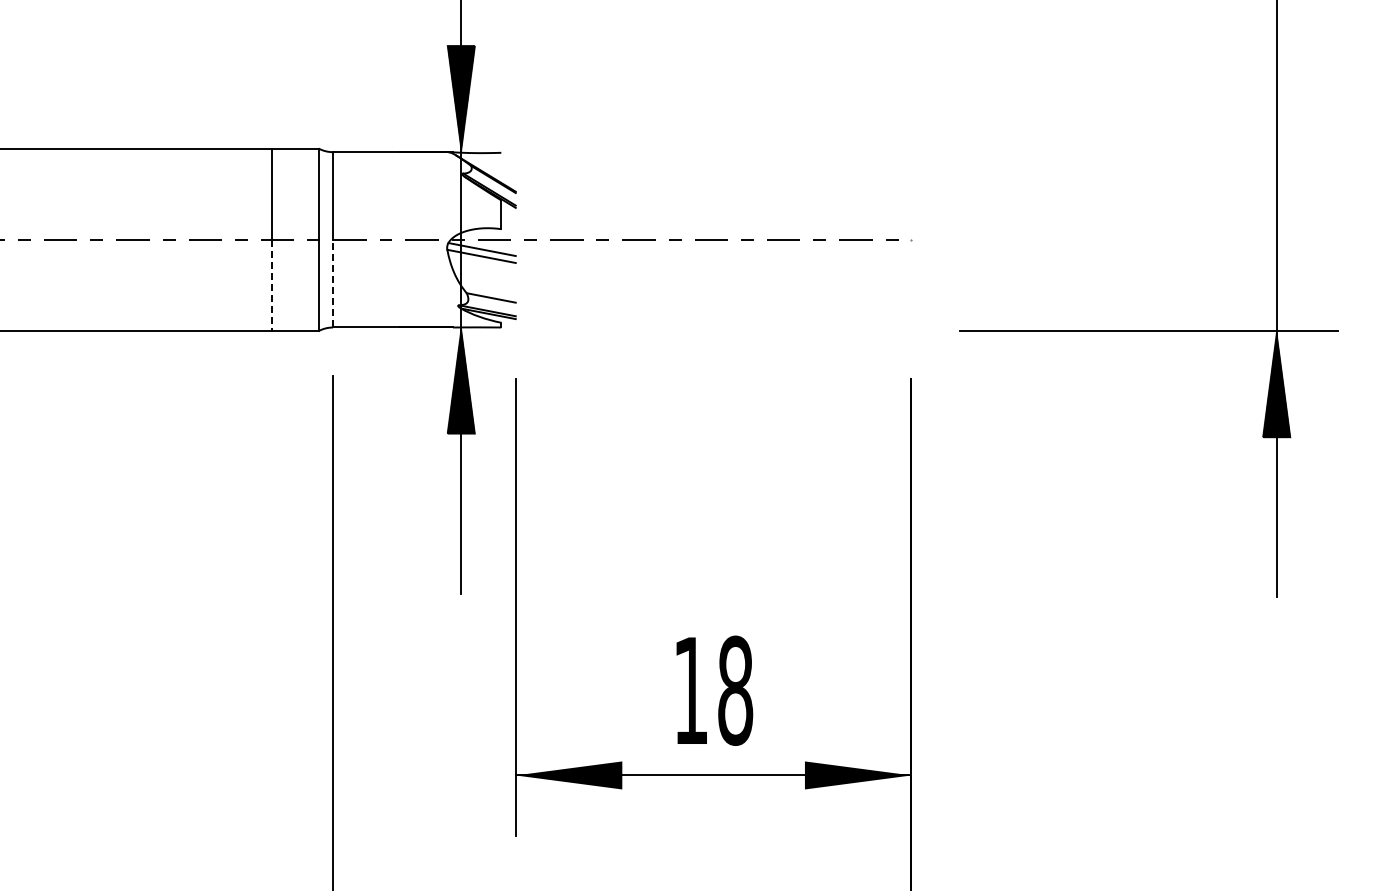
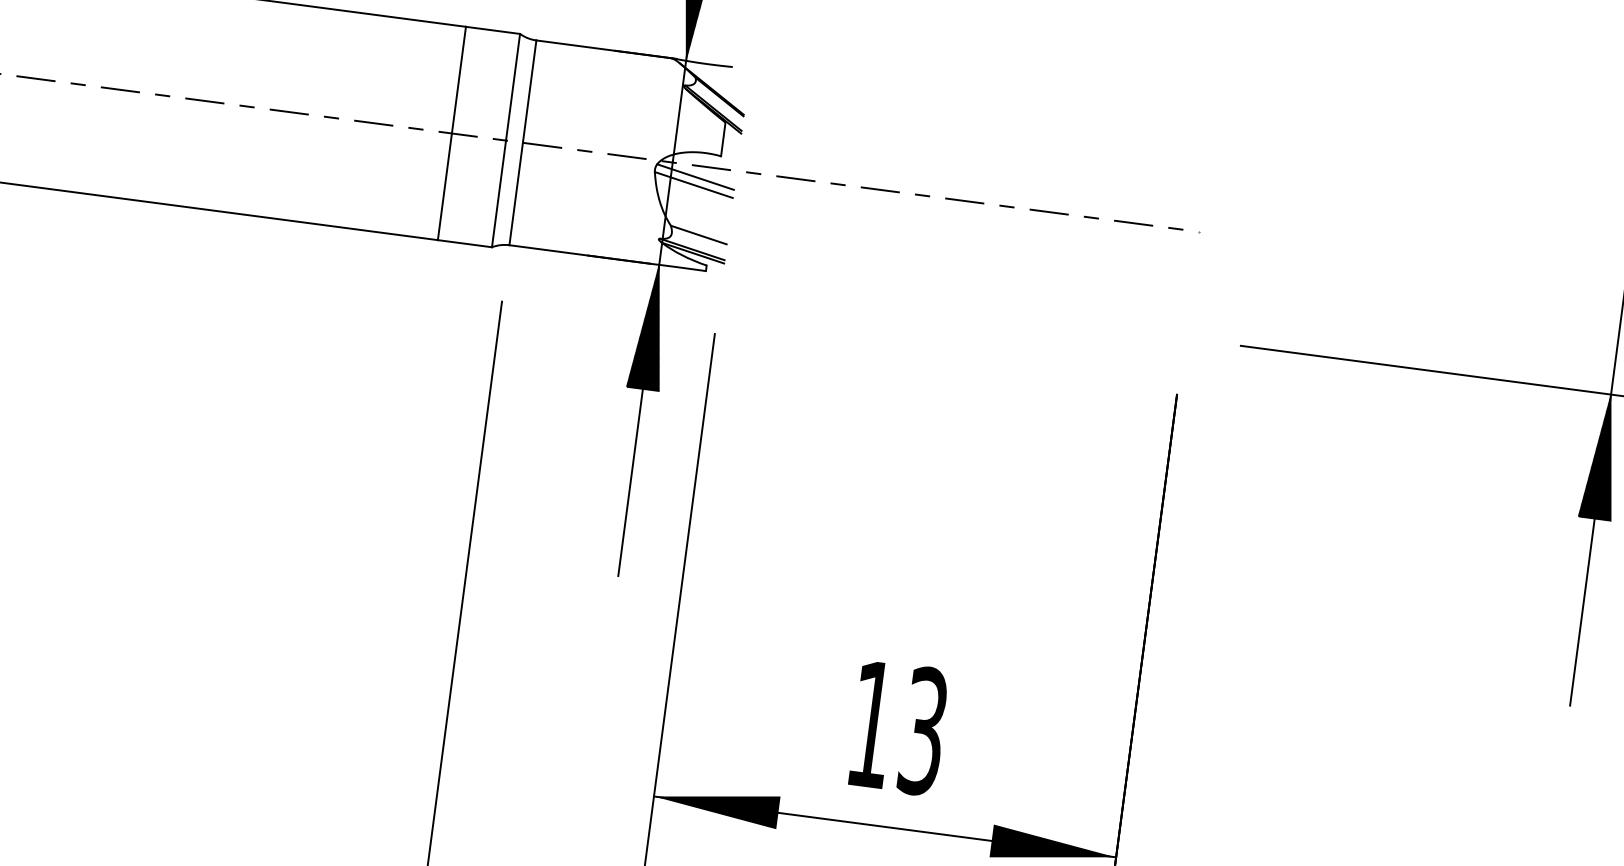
line: (333, 283) -> (516, 193), dashed -> solid
line: (272, 285) -> (445, 186), dashed -> solid
text: (735, 690) -> (923, 731), 18 -> 13

